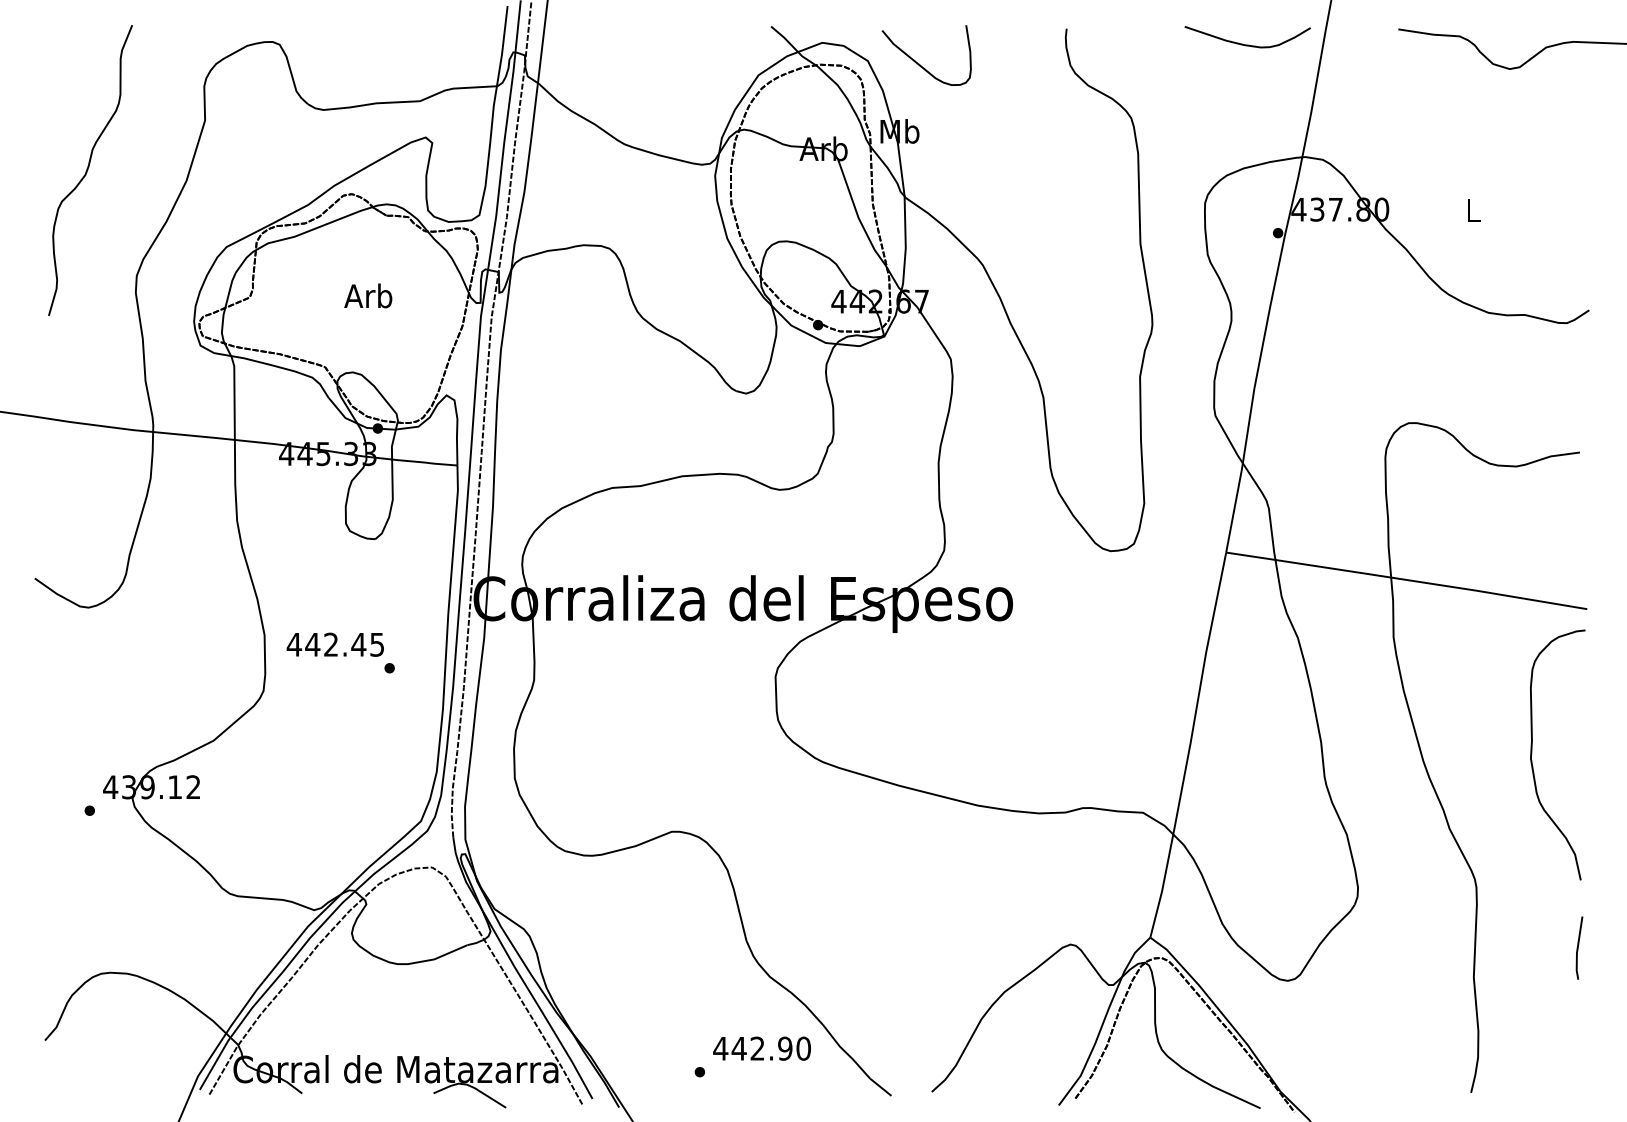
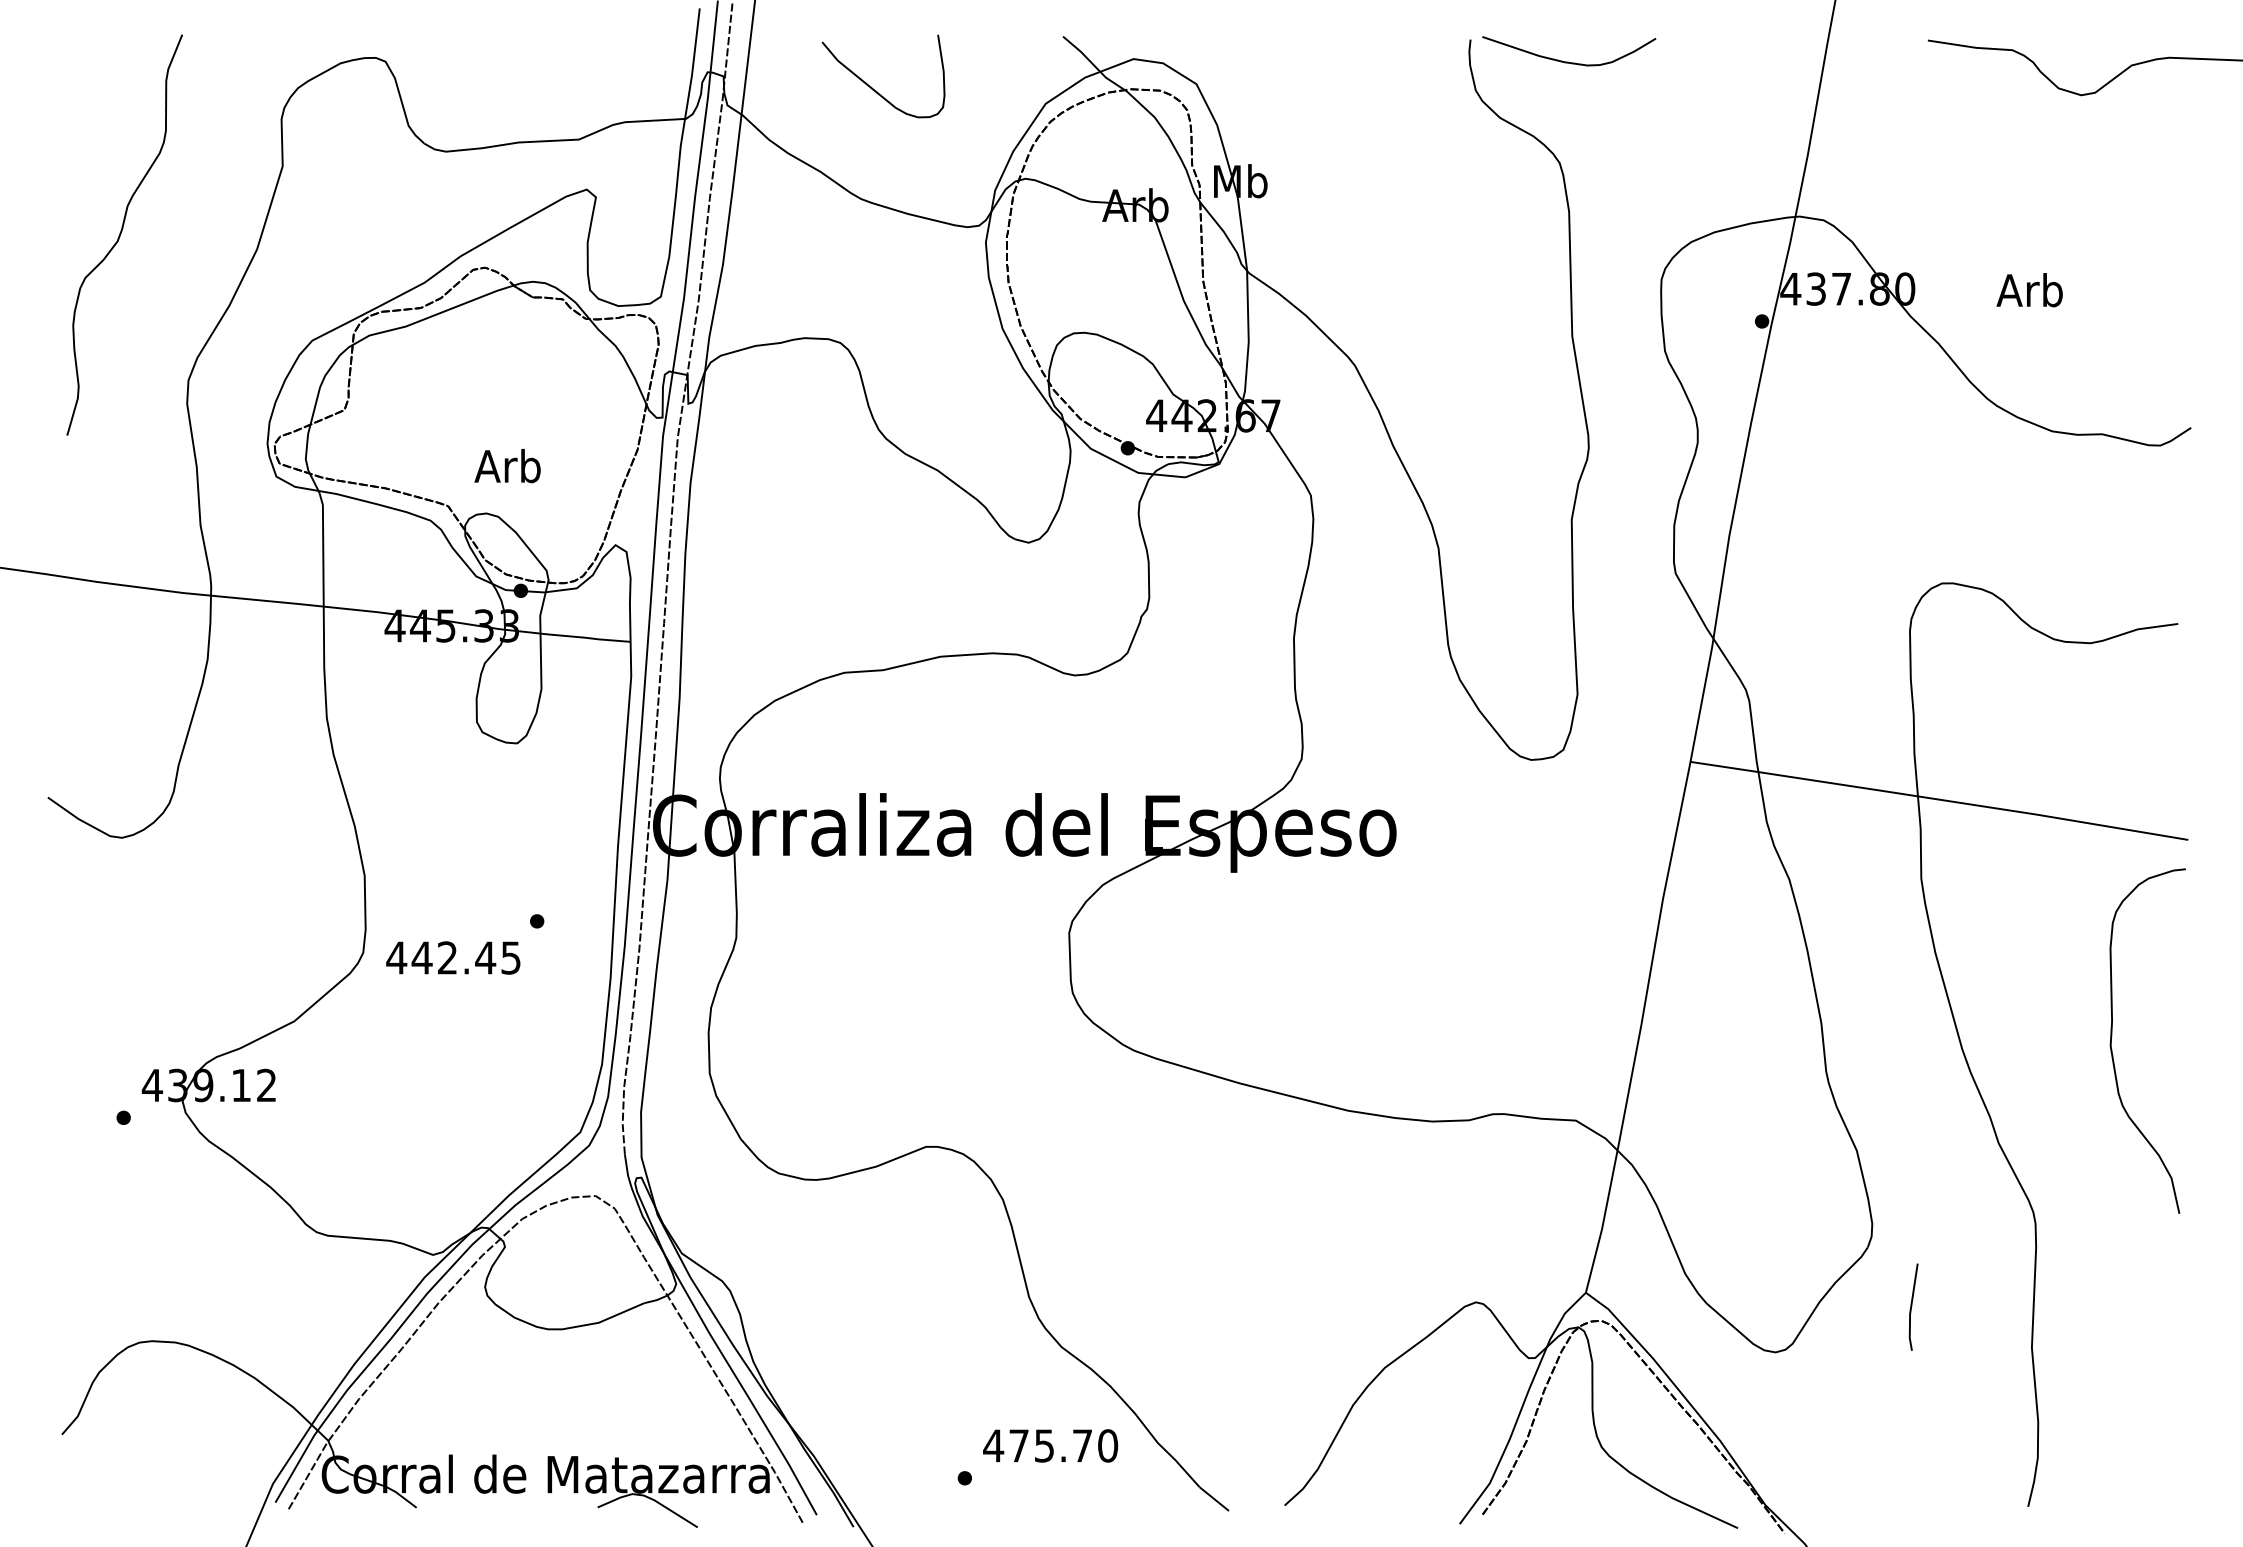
curve: (1247, 44) -> (1568, 61), moved
curve: (918, 63) -> (872, 87), moved
text: (1472, 210) -> (2029, 290), L -> Arb
text: (368, 296) -> (507, 466), moved
text: (335, 644) -> (453, 957), moved
line: (1578, 947) -> (1912, 1306), moved
text: (762, 1048) -> (1050, 1445), 442.90 -> 475.70

